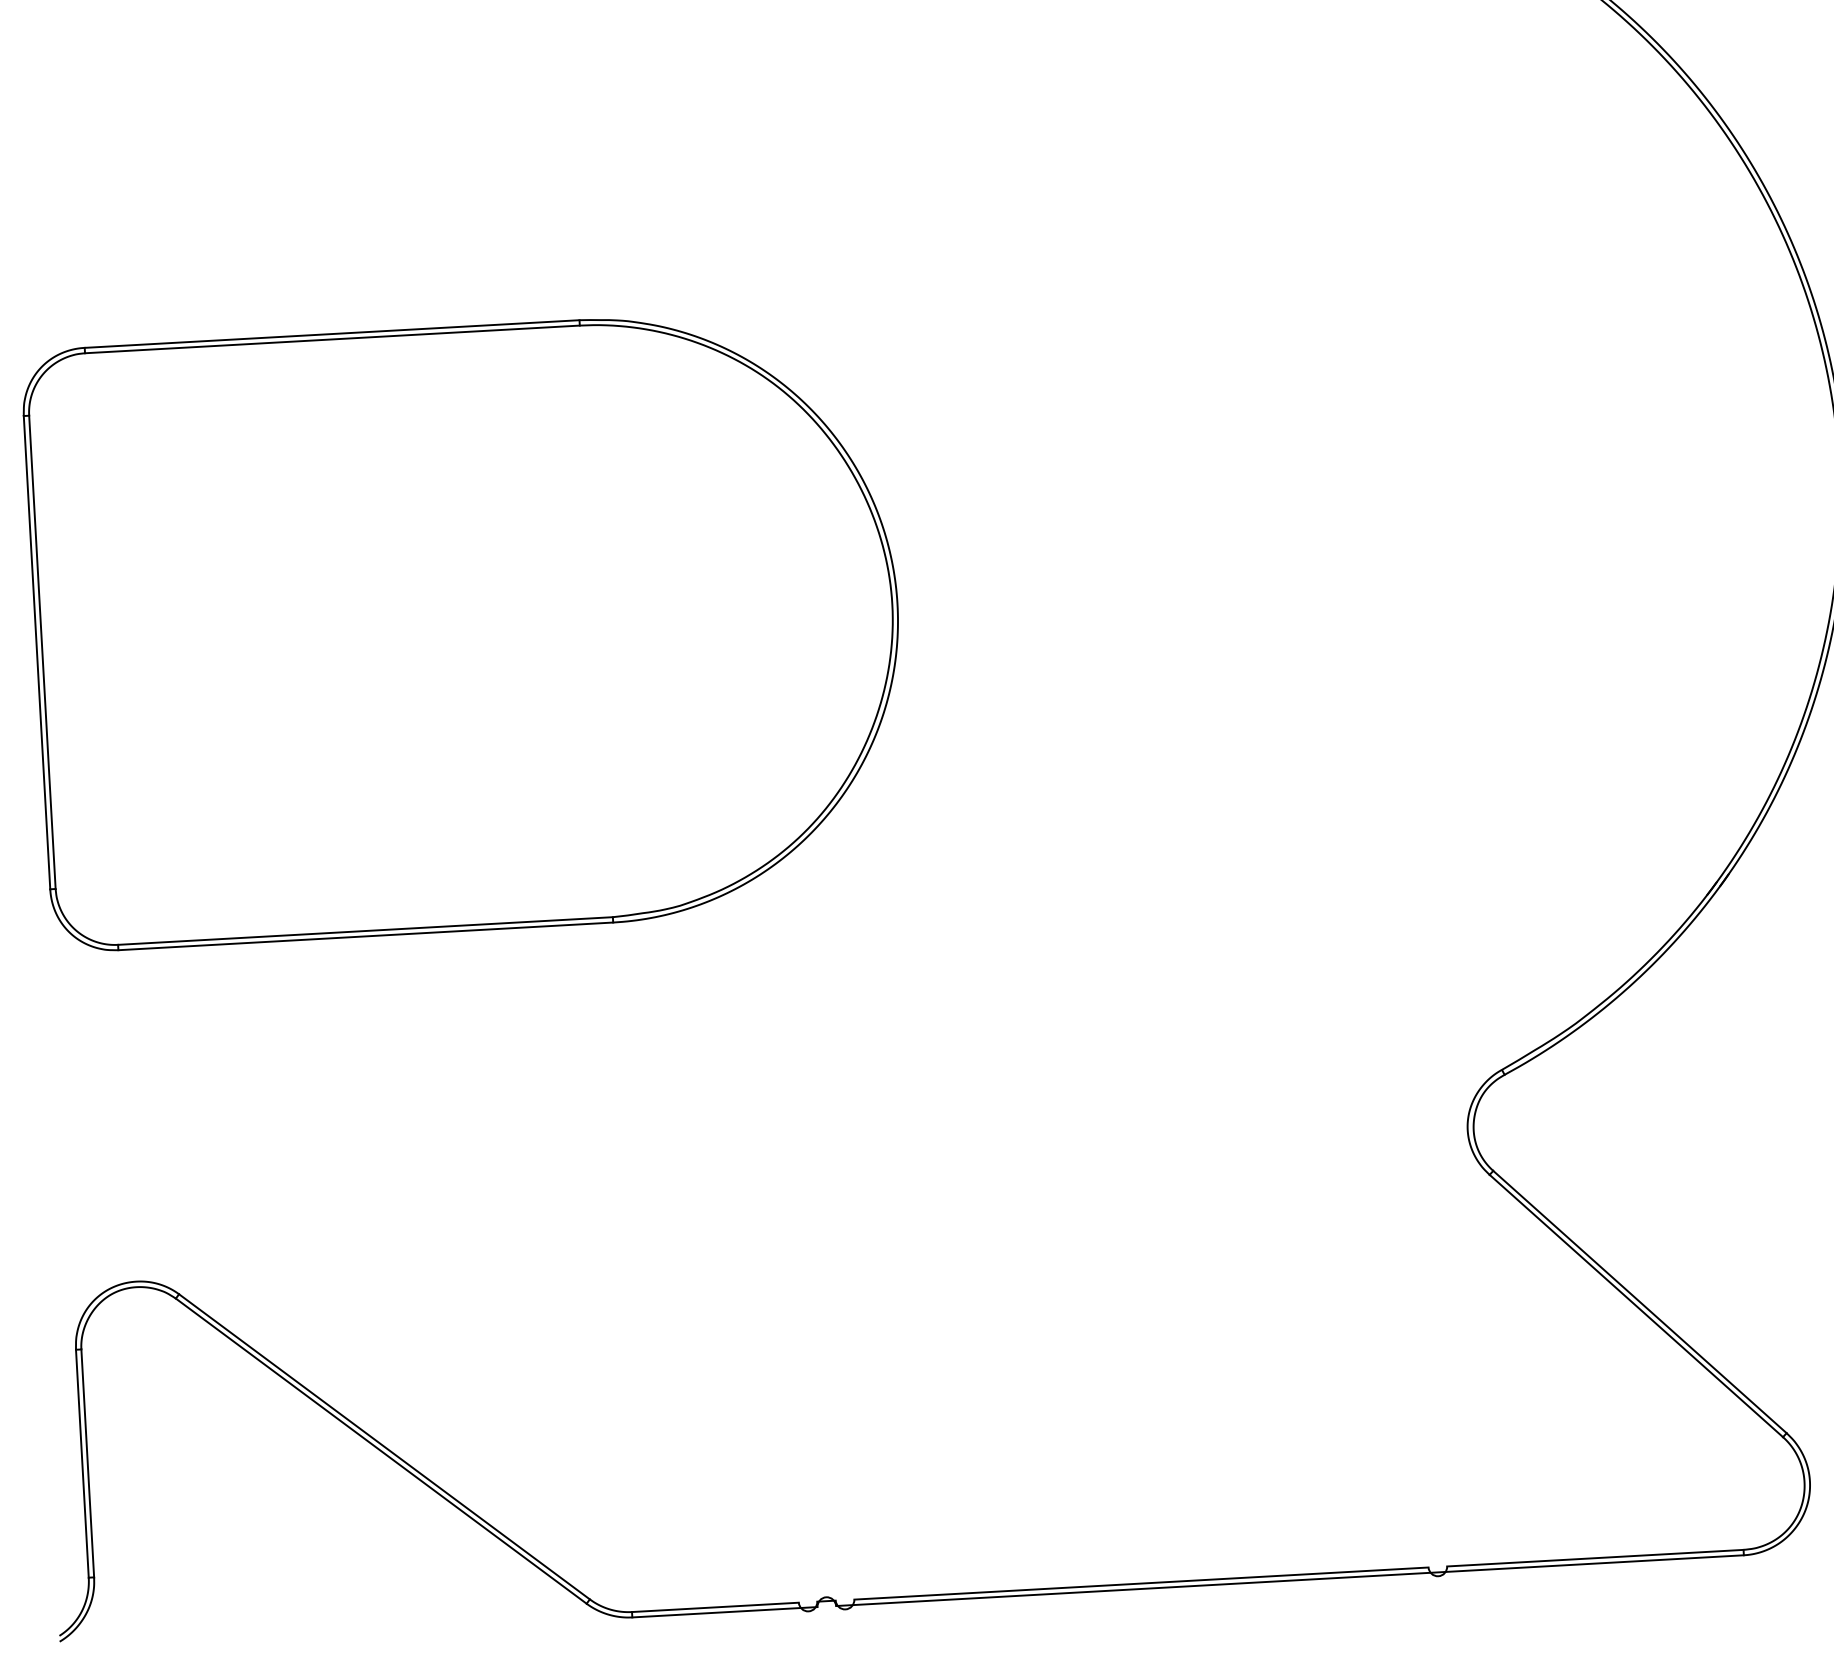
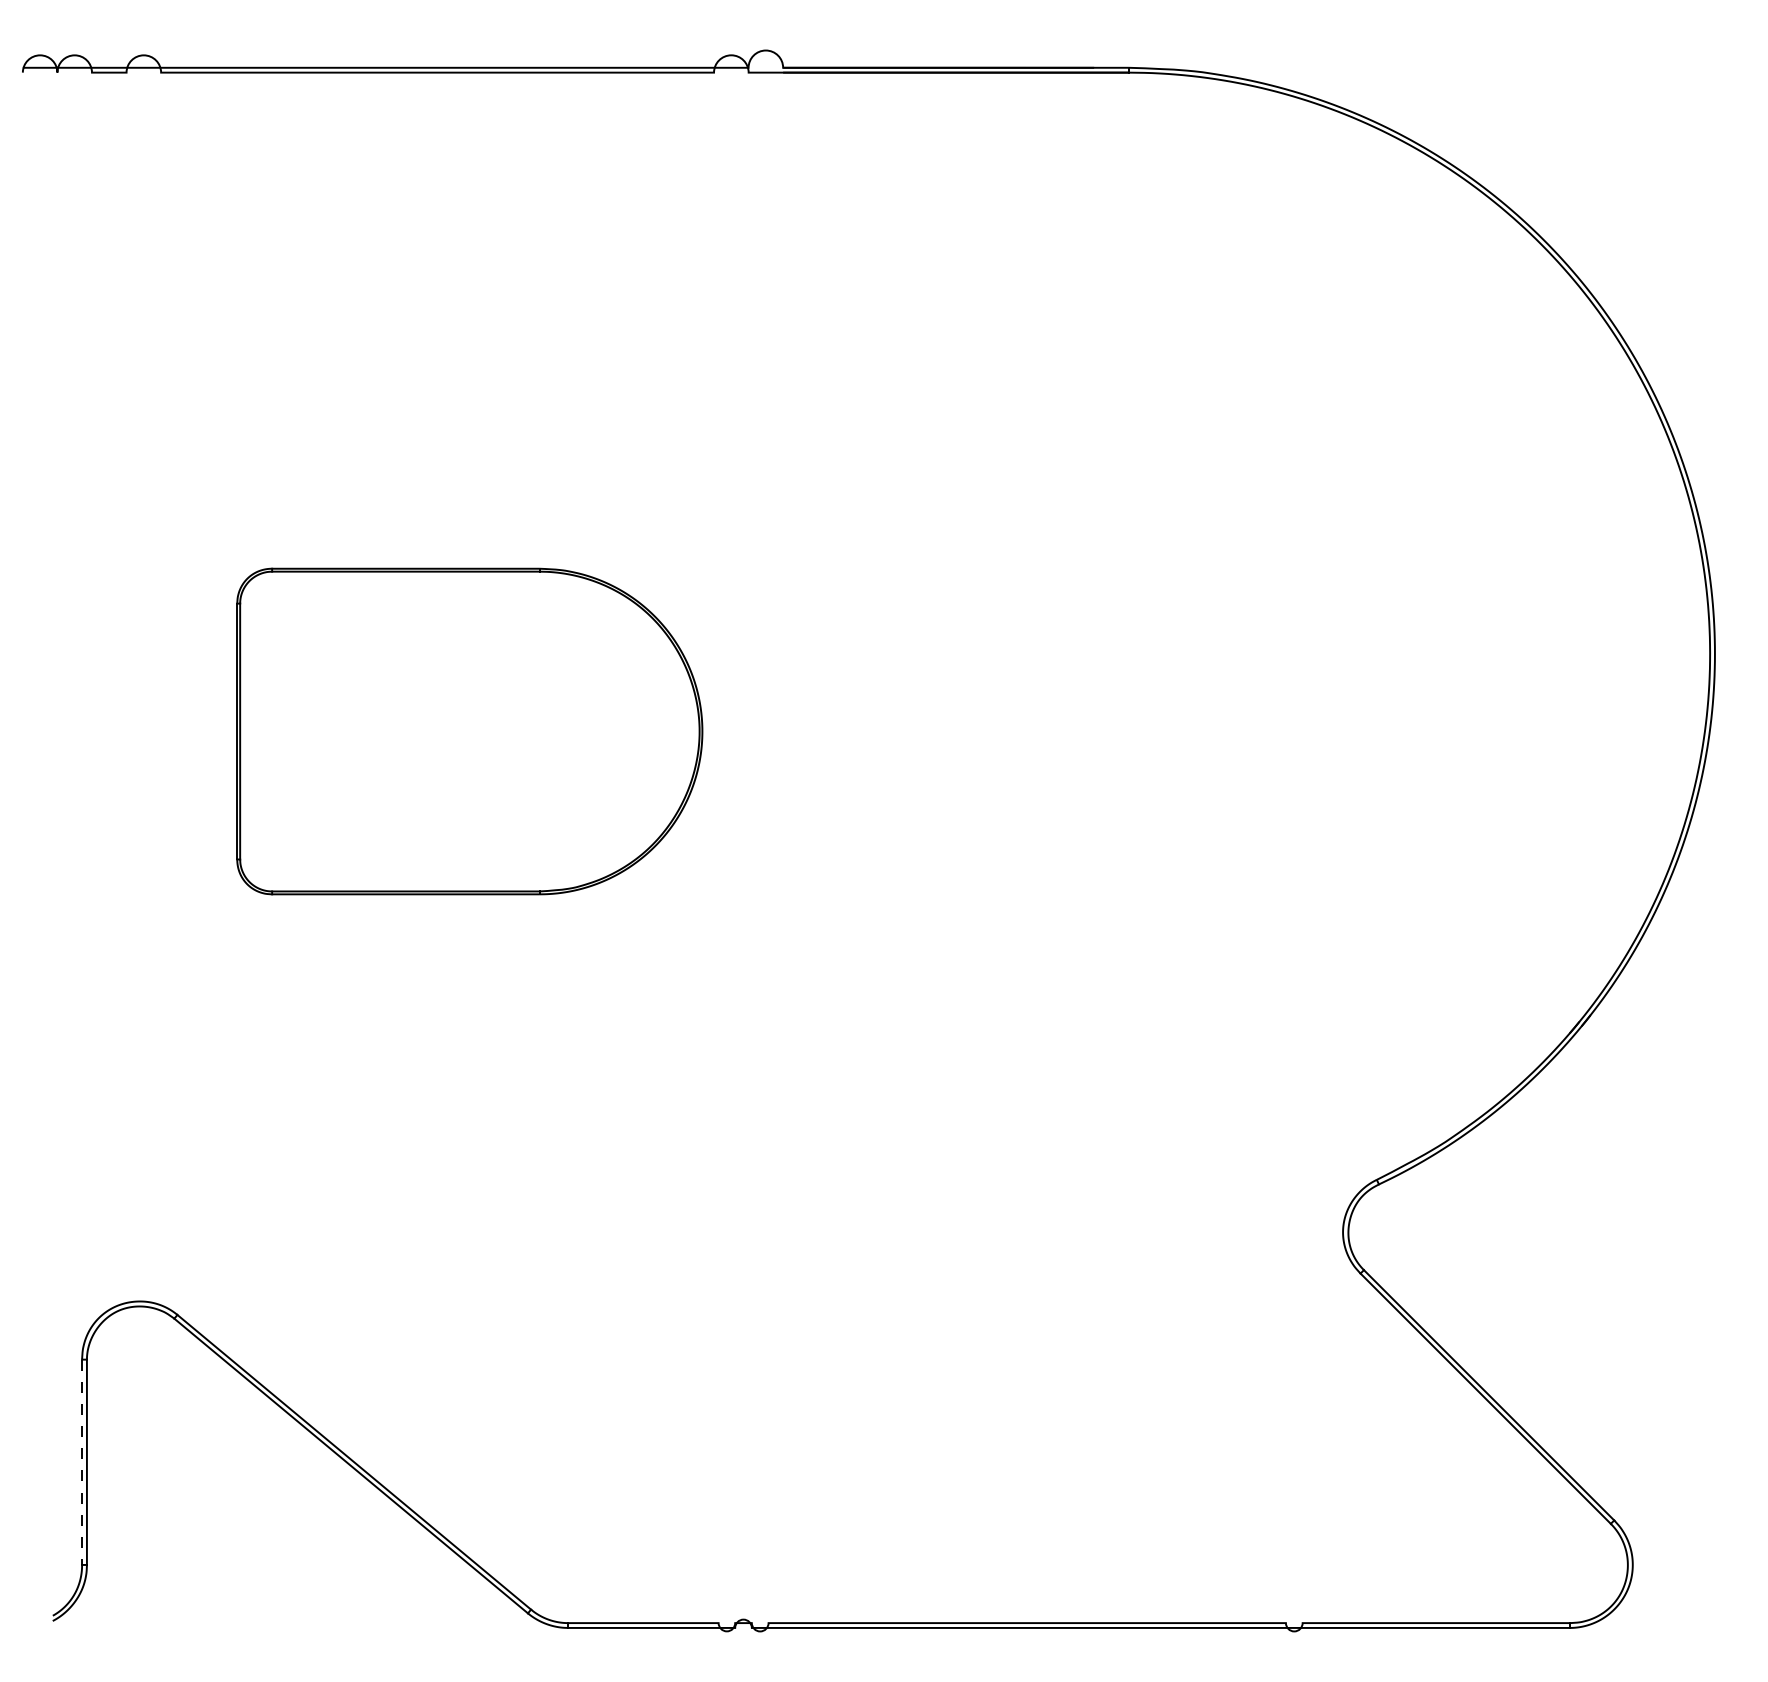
part: (467, 628) -> (469, 731), size x0.6
line: (82, 1463) -> (82, 1462), solid -> dashed

